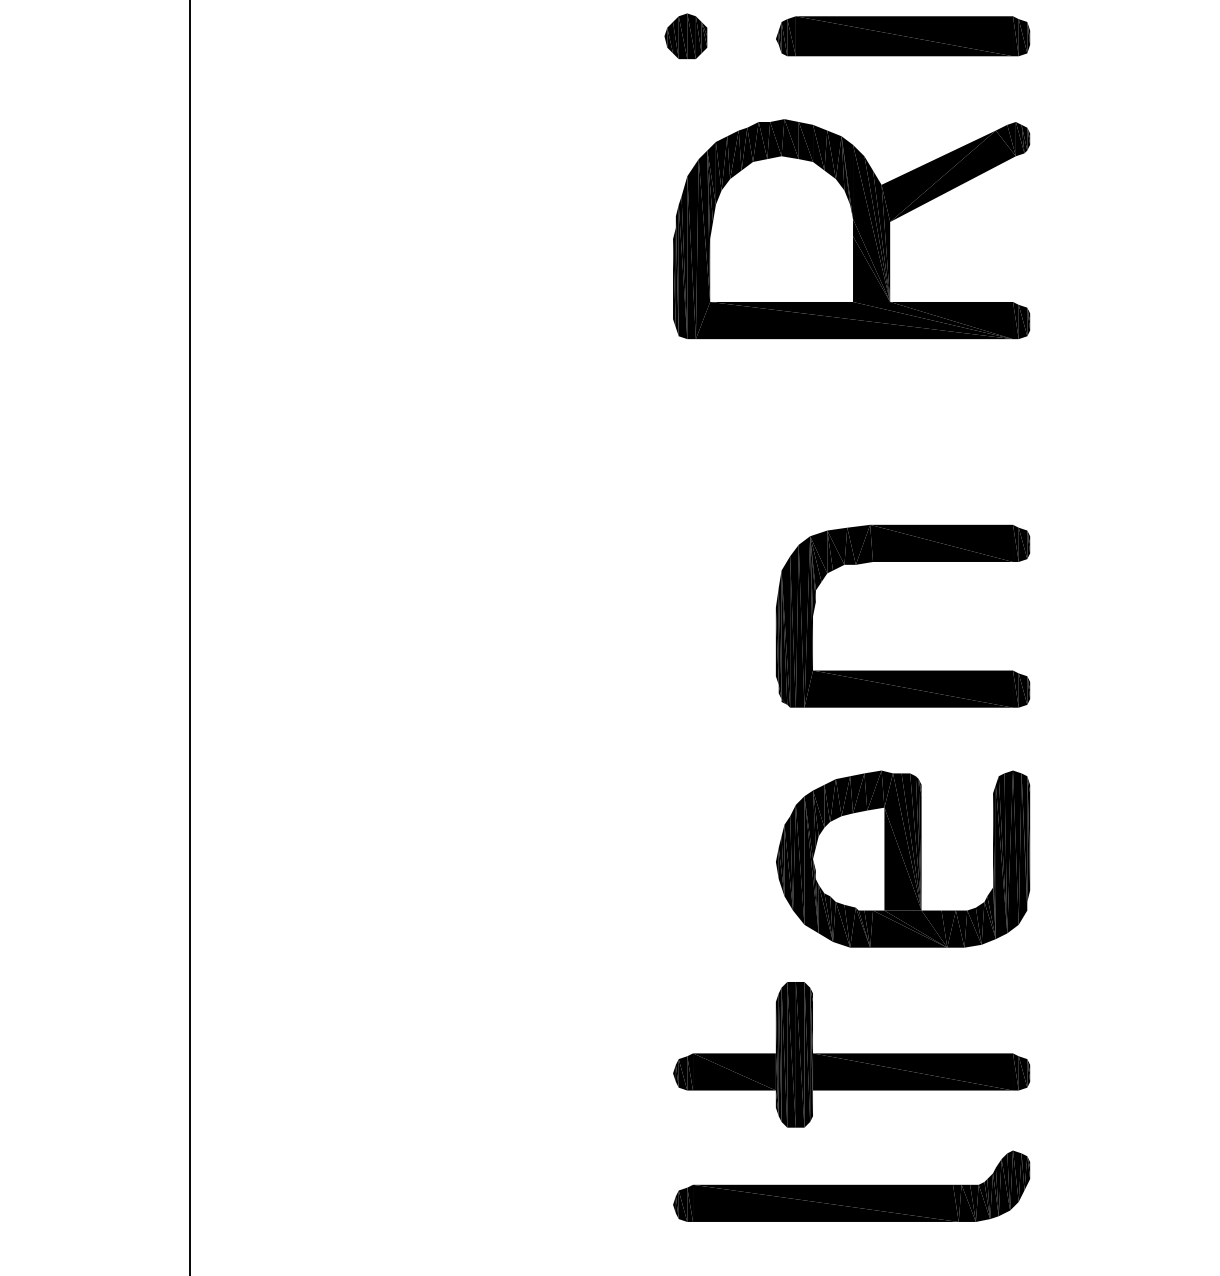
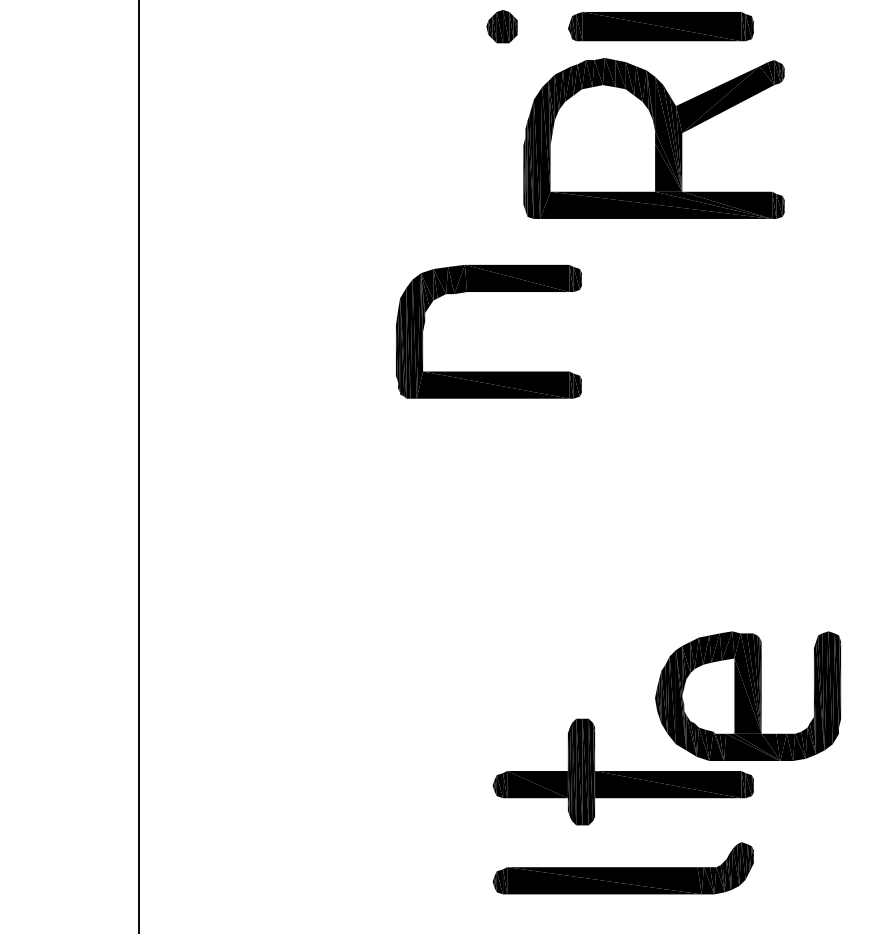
part: (851, 229) -> (653, 138), moved
part: (902, 561) -> (488, 291), moved
part: (903, 858) -> (748, 695), moved

